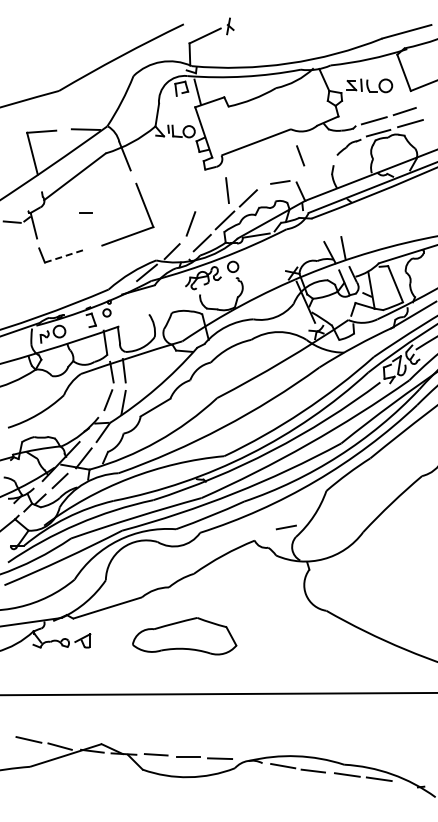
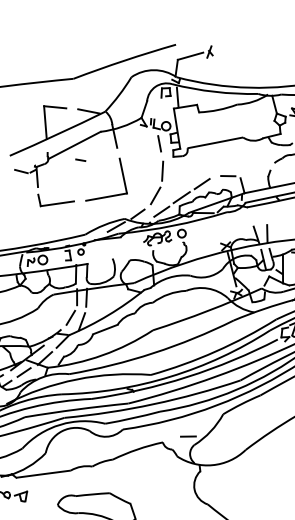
line: (300, 155) -> (159, 143), moved
line: (227, 190) -> (162, 171), moved
line: (85, 212) -> (80, 160), moved
line: (65, 255) -> (57, 203), dashed -> solid

